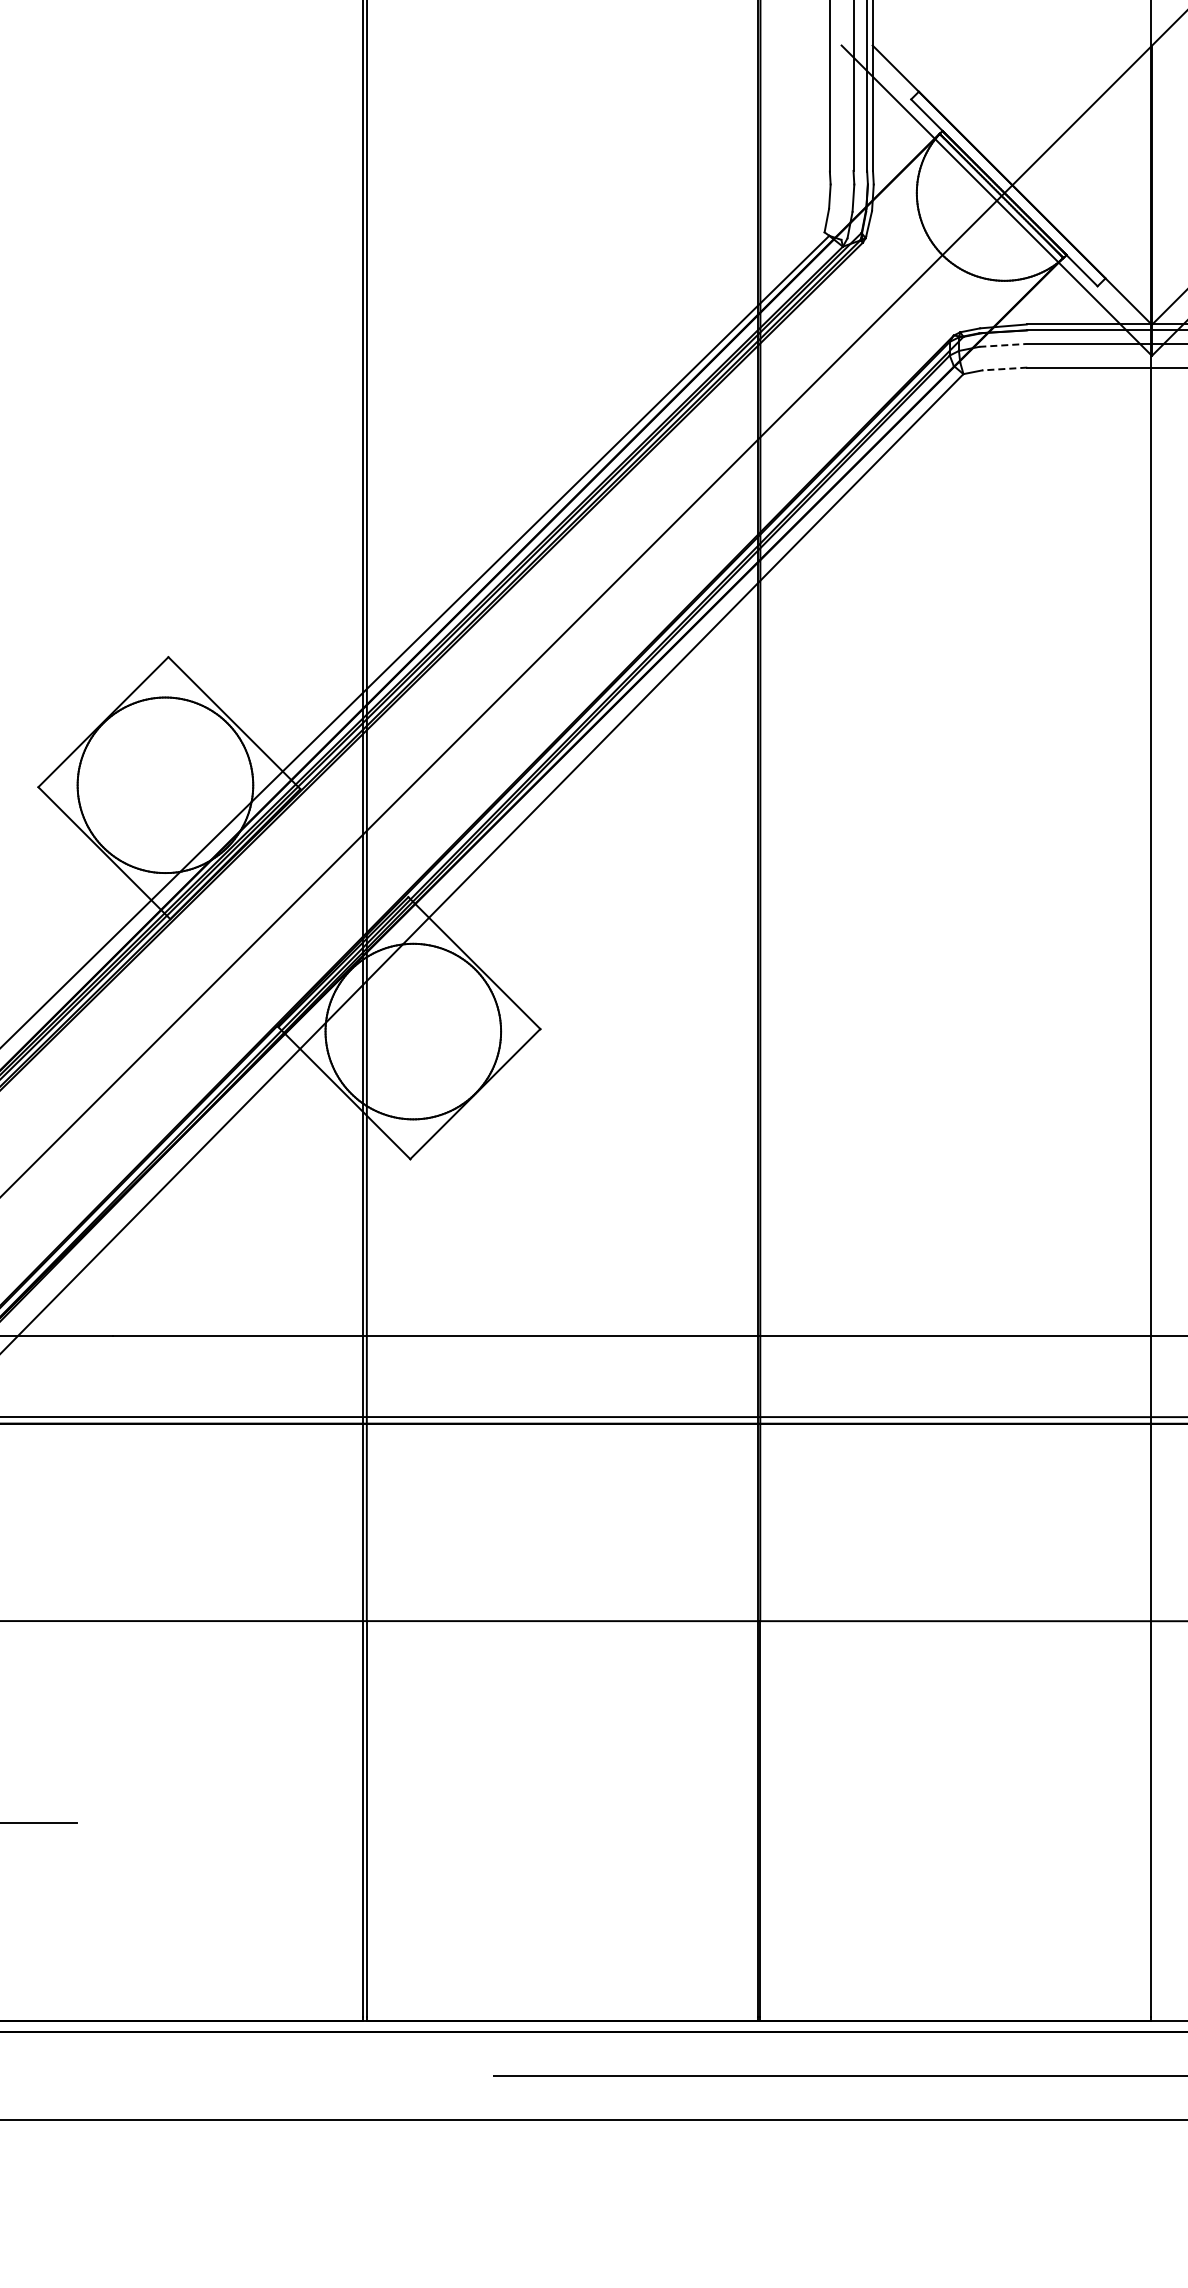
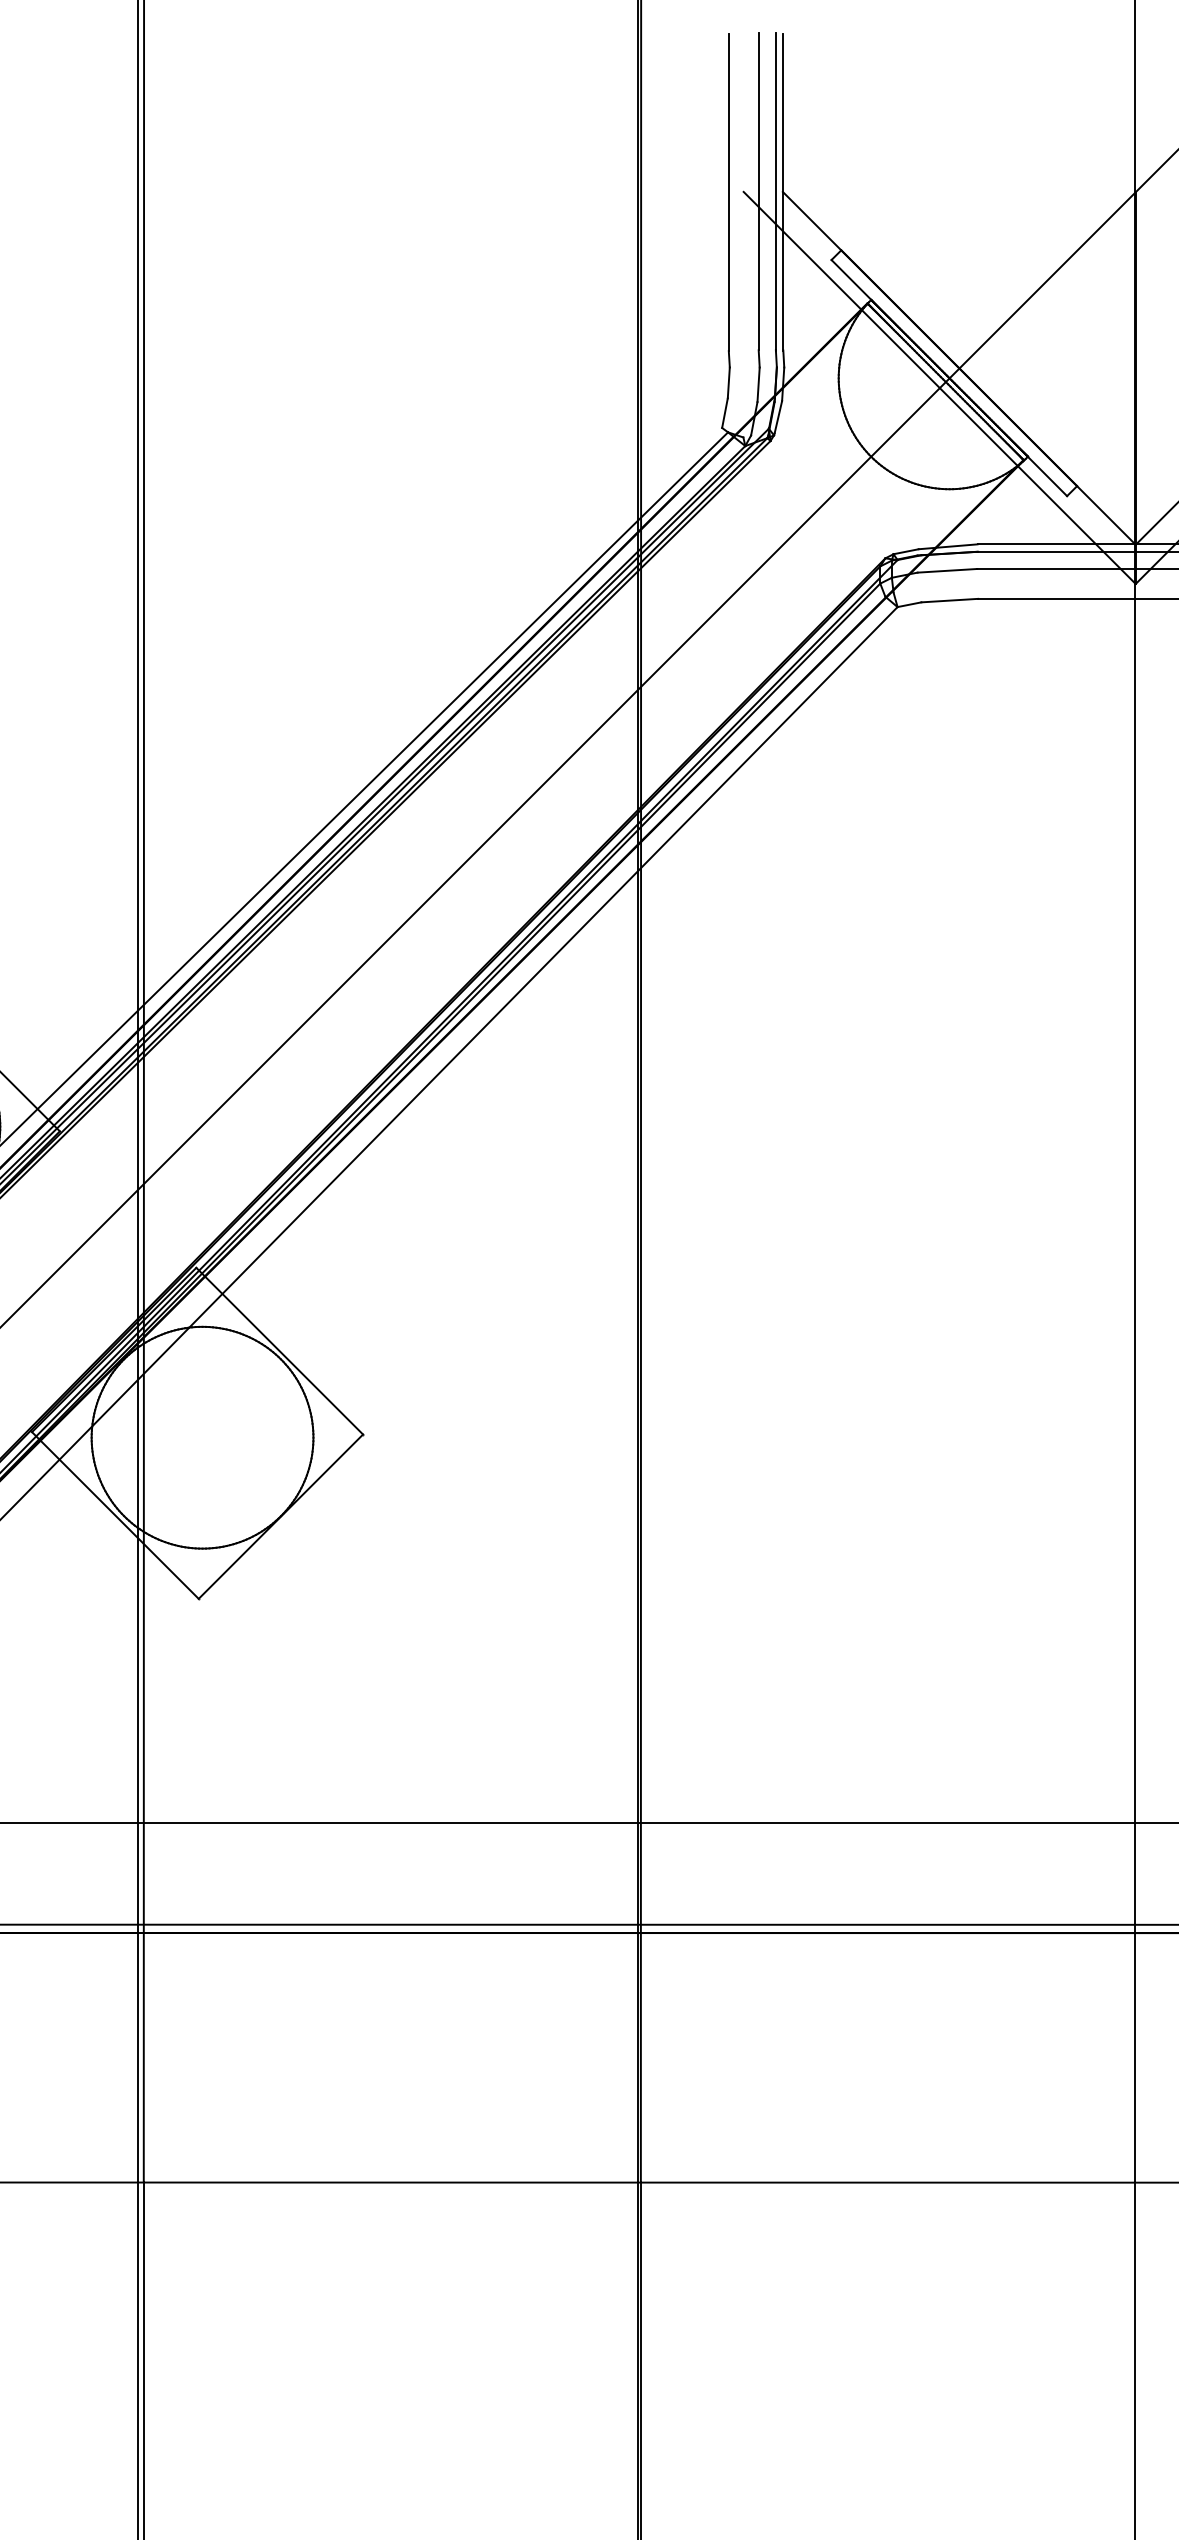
line: (1002, 345) -> (946, 570), dashed -> solid
line: (1004, 369) -> (949, 601), dashed -> solid

